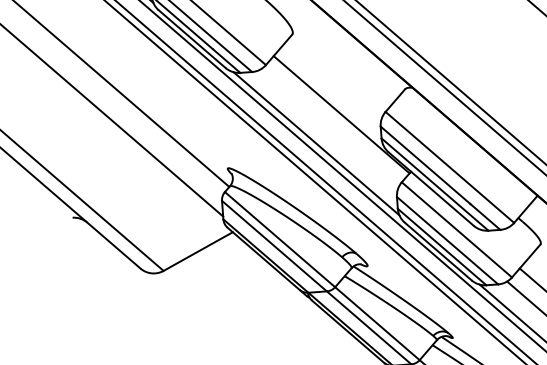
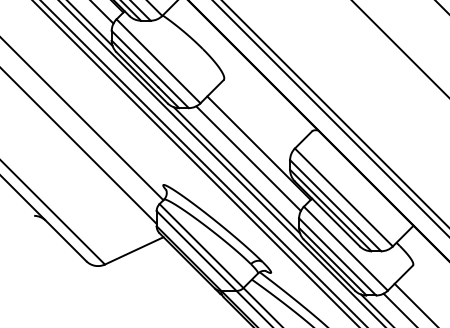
line: (329, 128) -> (248, 158), added

